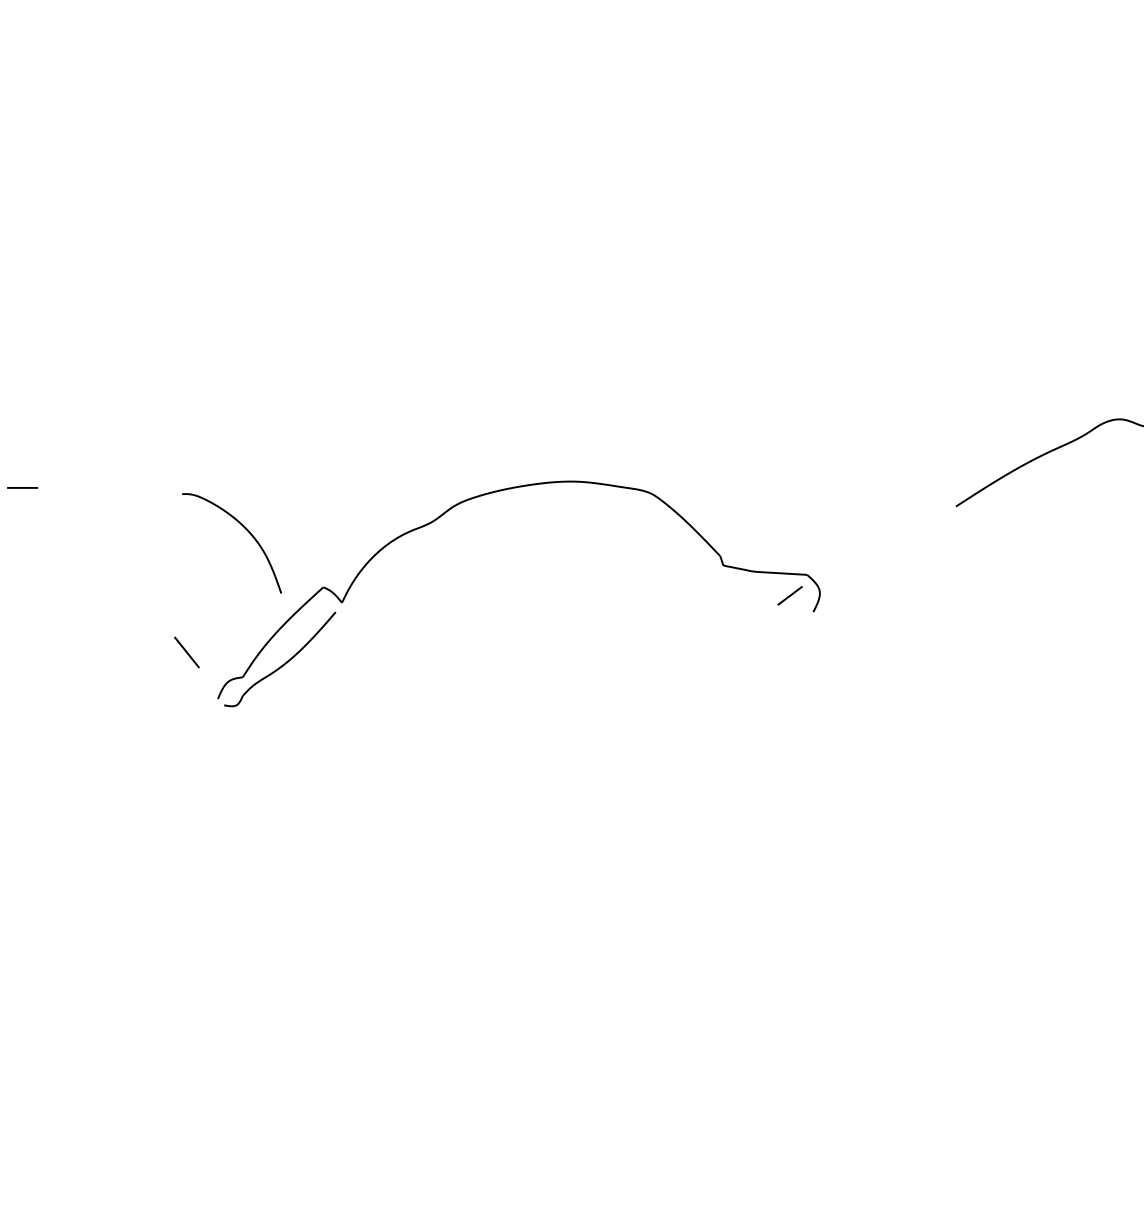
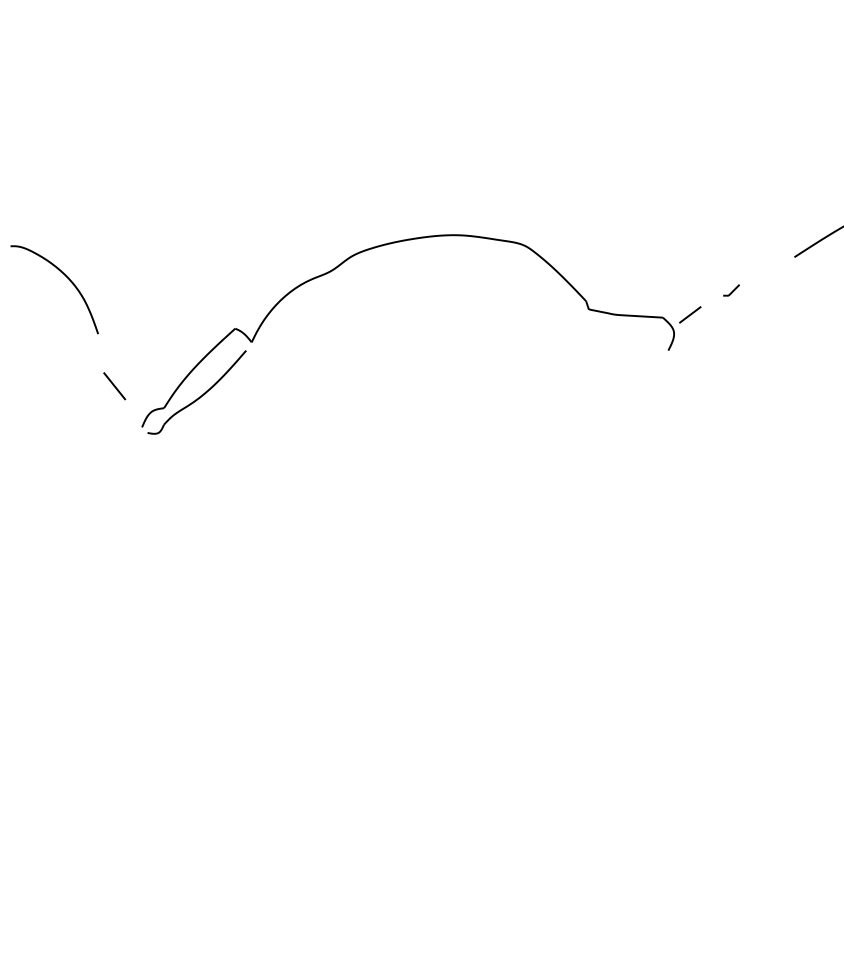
curve: (245, 529) -> (66, 277), moved
curve: (885, 544) -> (732, 290), added
line: (789, 595) -> (689, 314), moved

